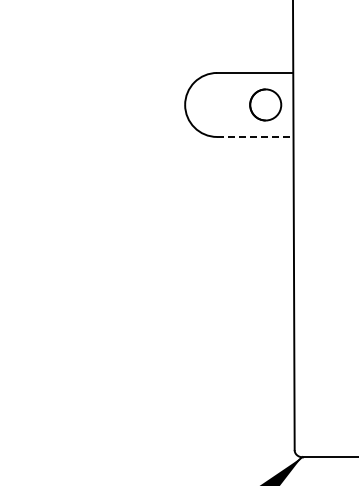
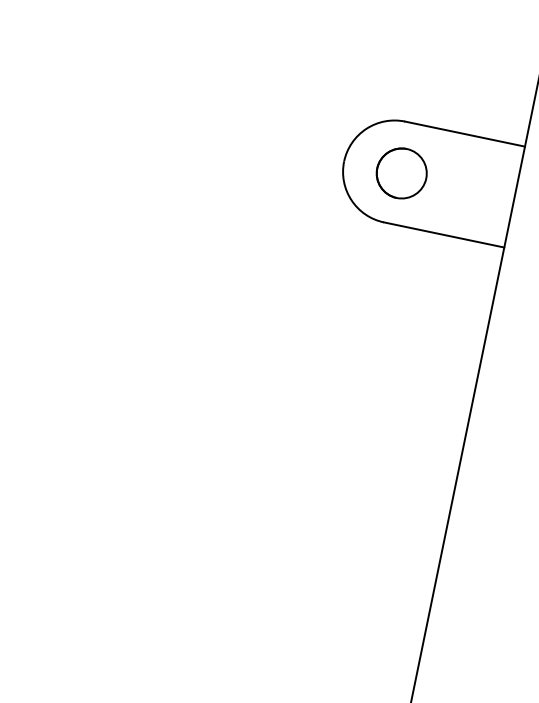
circle: (265, 104) -> (401, 172), moved
line: (255, 136) -> (444, 234), dashed -> solid

